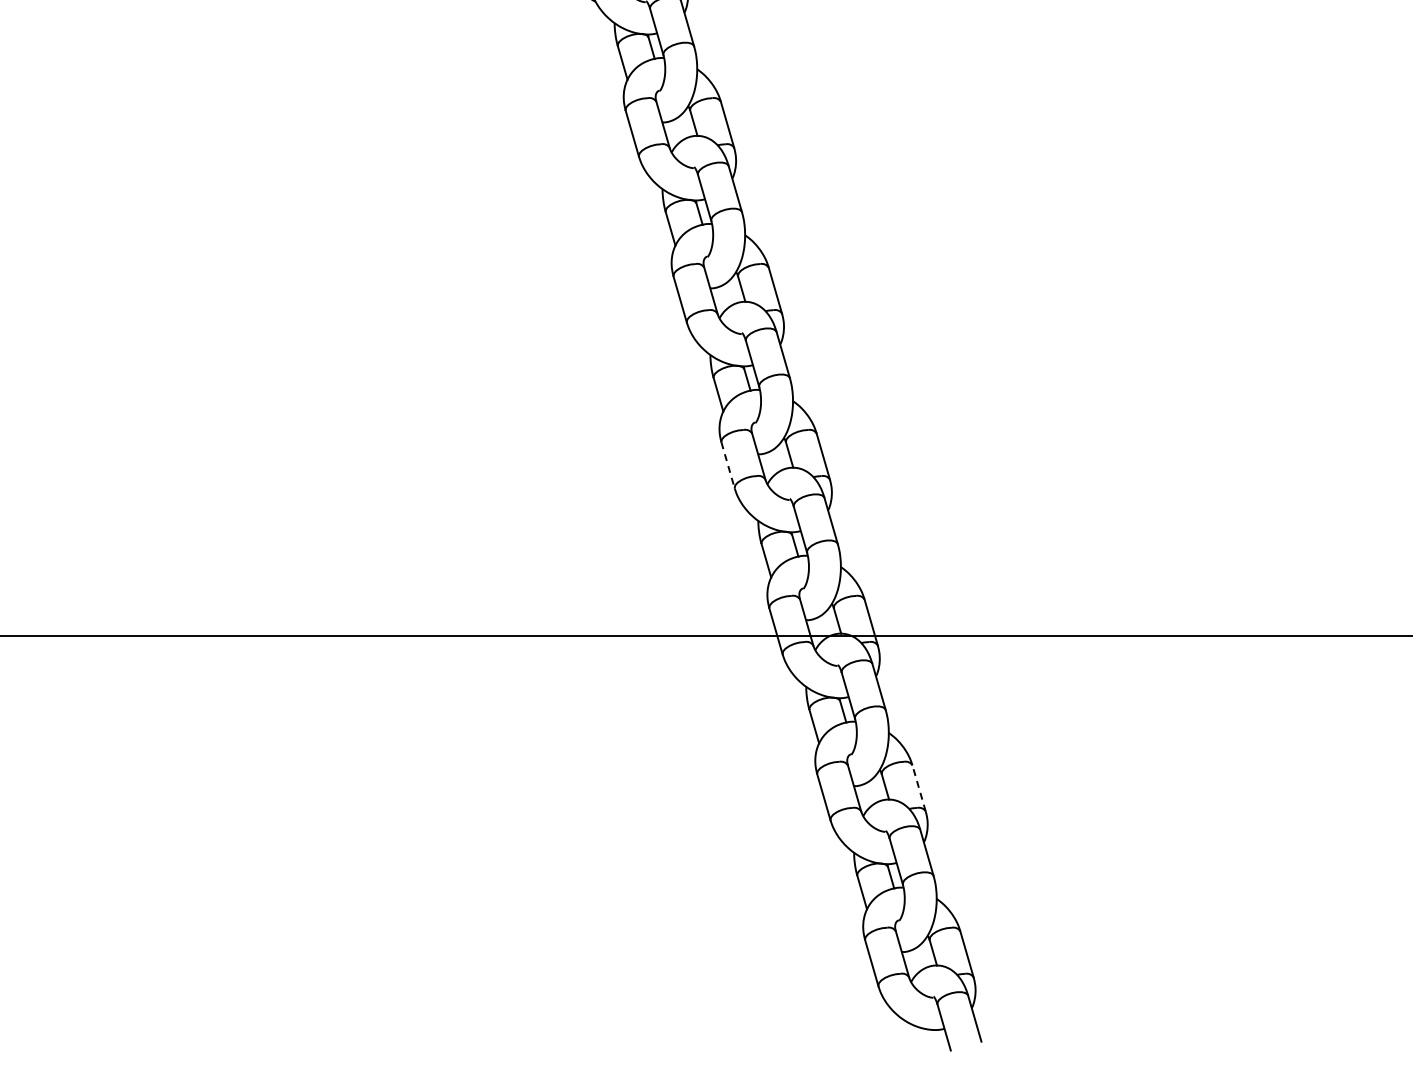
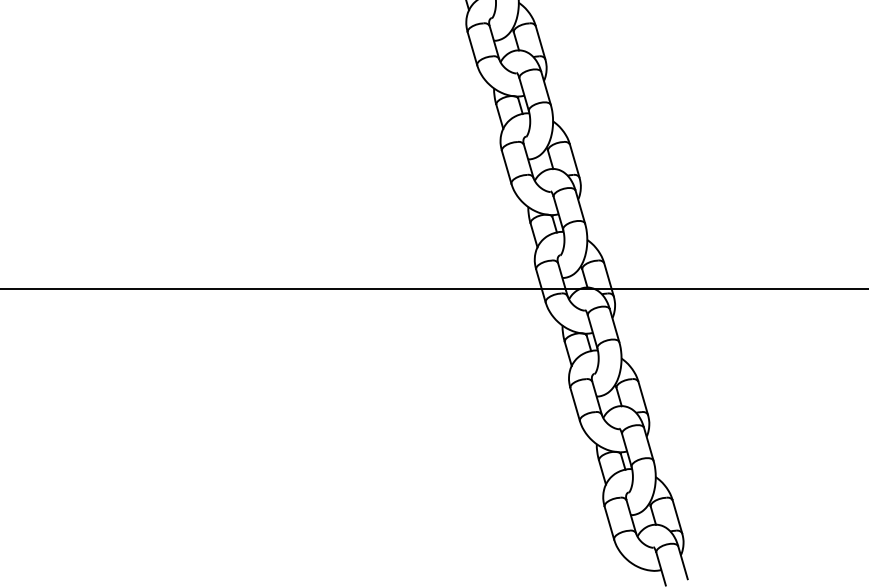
line: (728, 465) -> (506, 167), dashed -> solid
line: (919, 788) -> (643, 398), dashed -> solid

